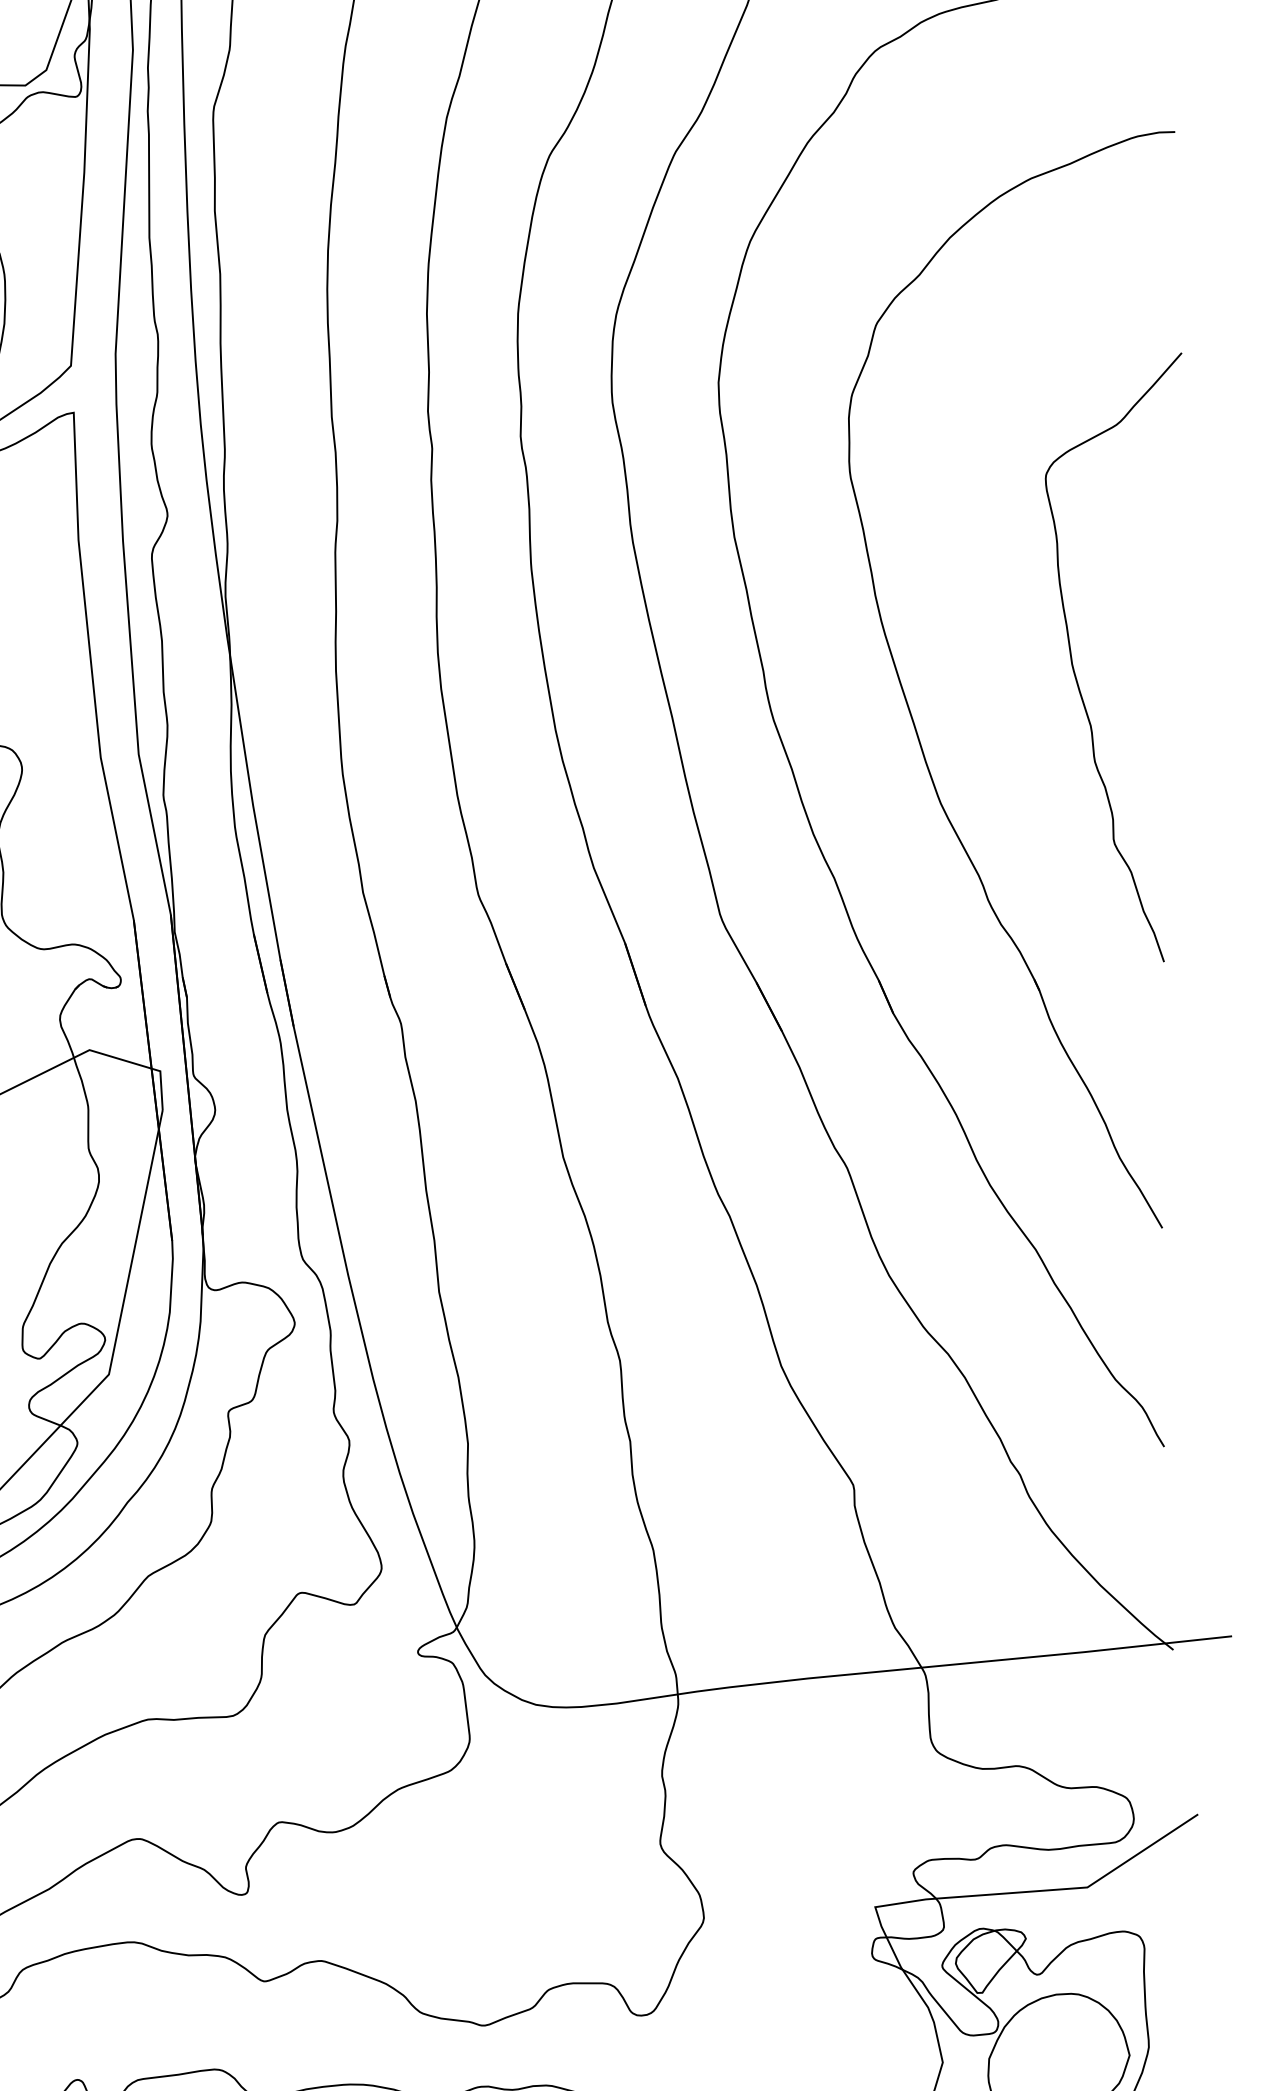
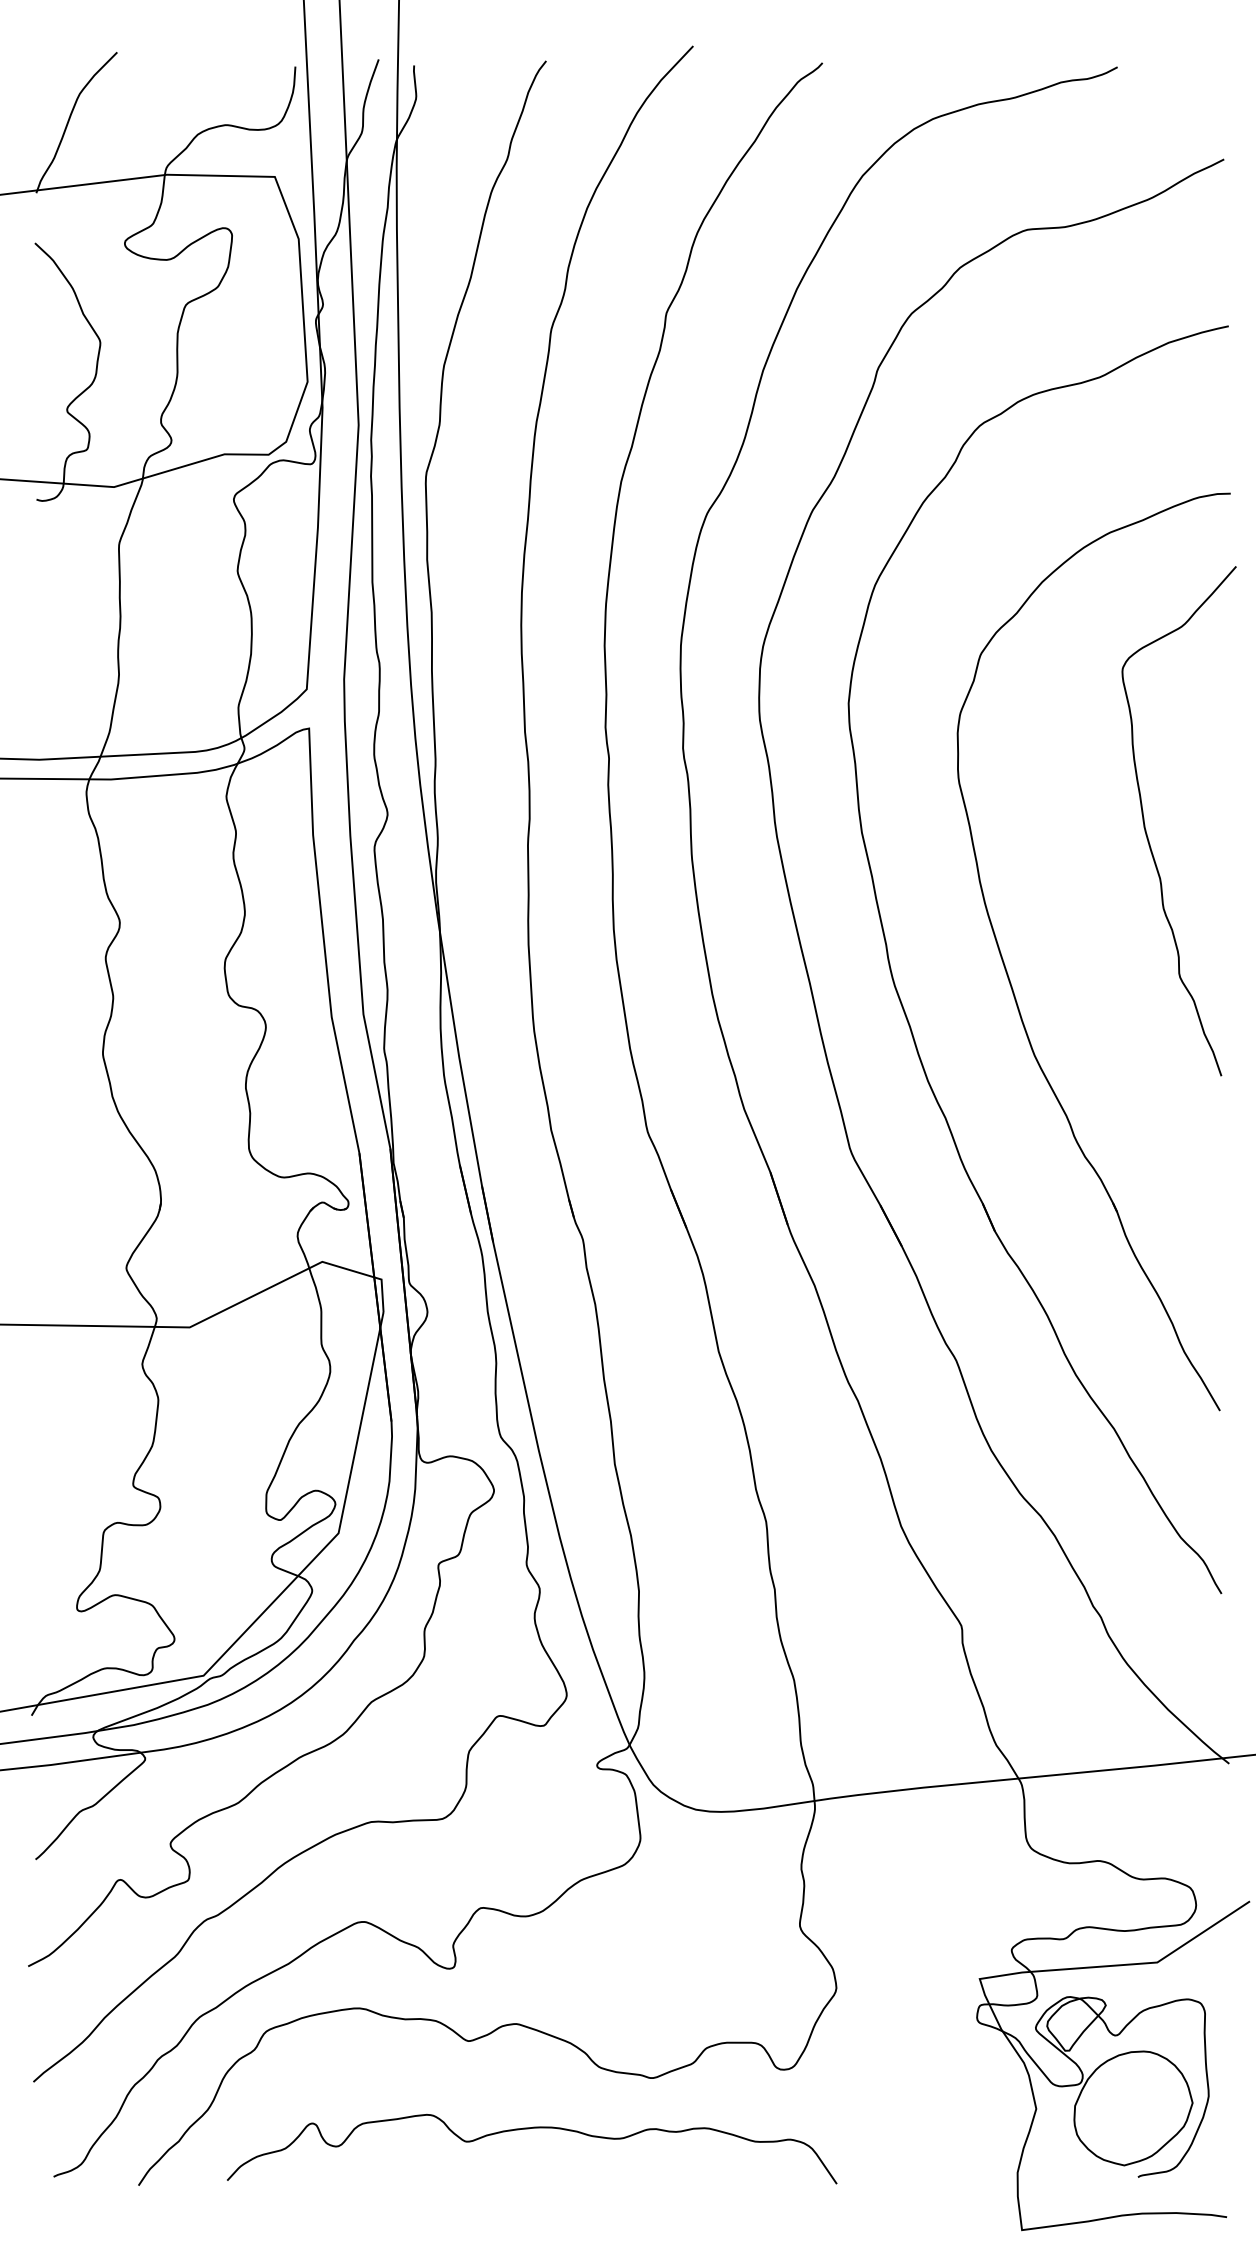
curve: (1074, 667) -> (1146, 829), moved

